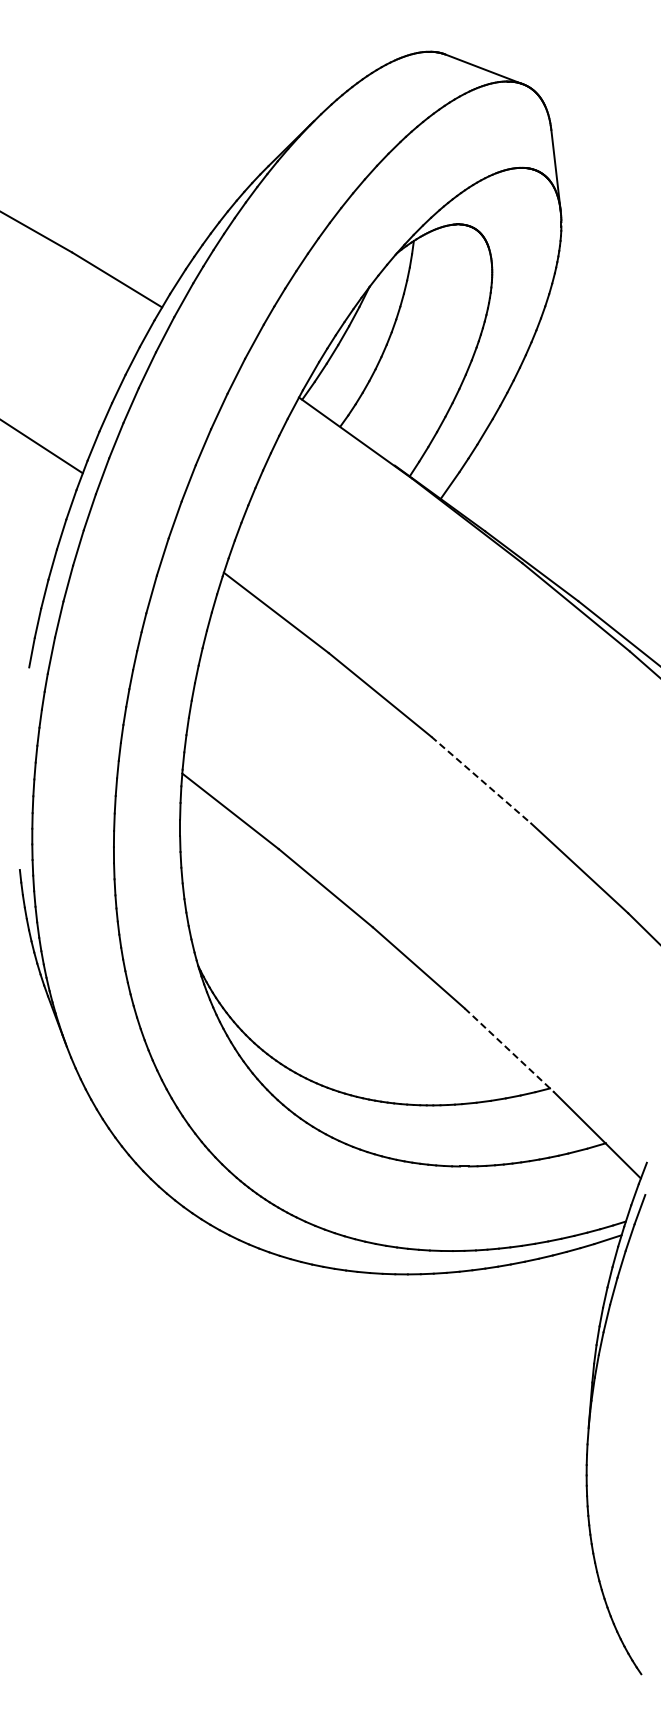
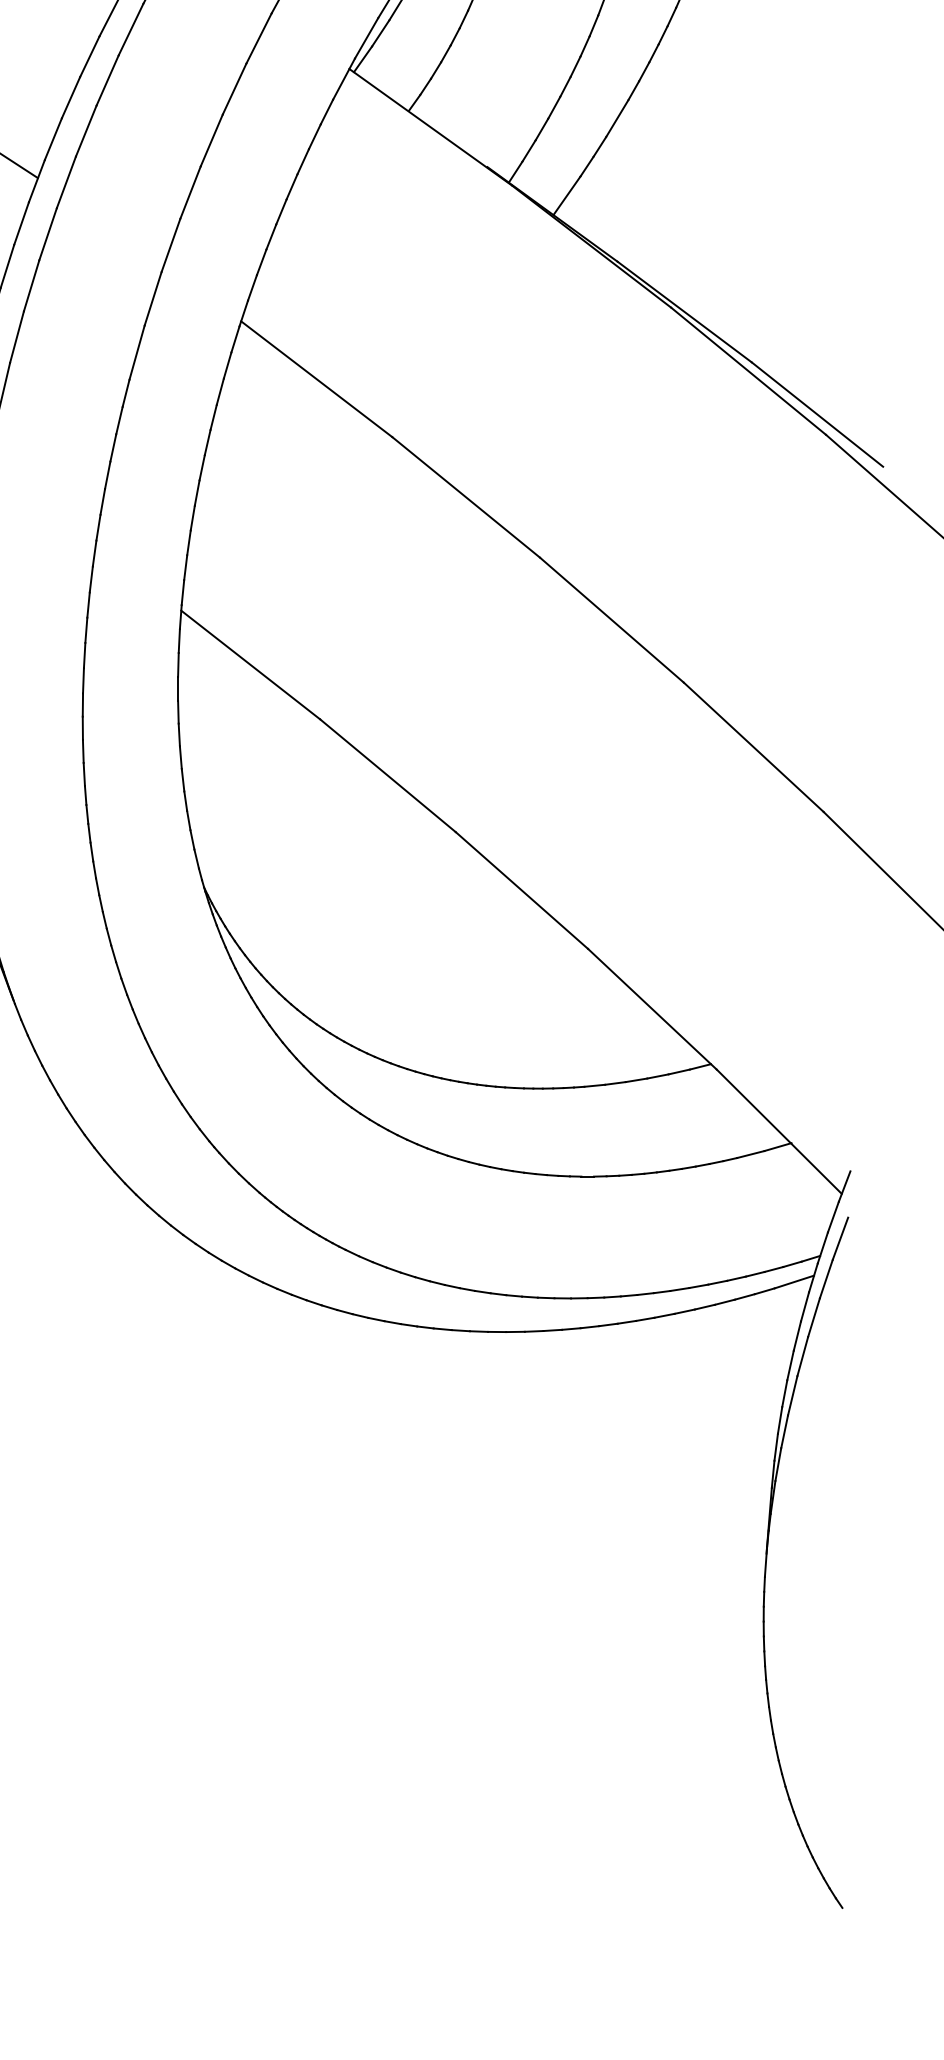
line: (481, 780) -> (612, 620), dashed -> solid
line: (509, 1050) -> (652, 1009), dashed -> solid

